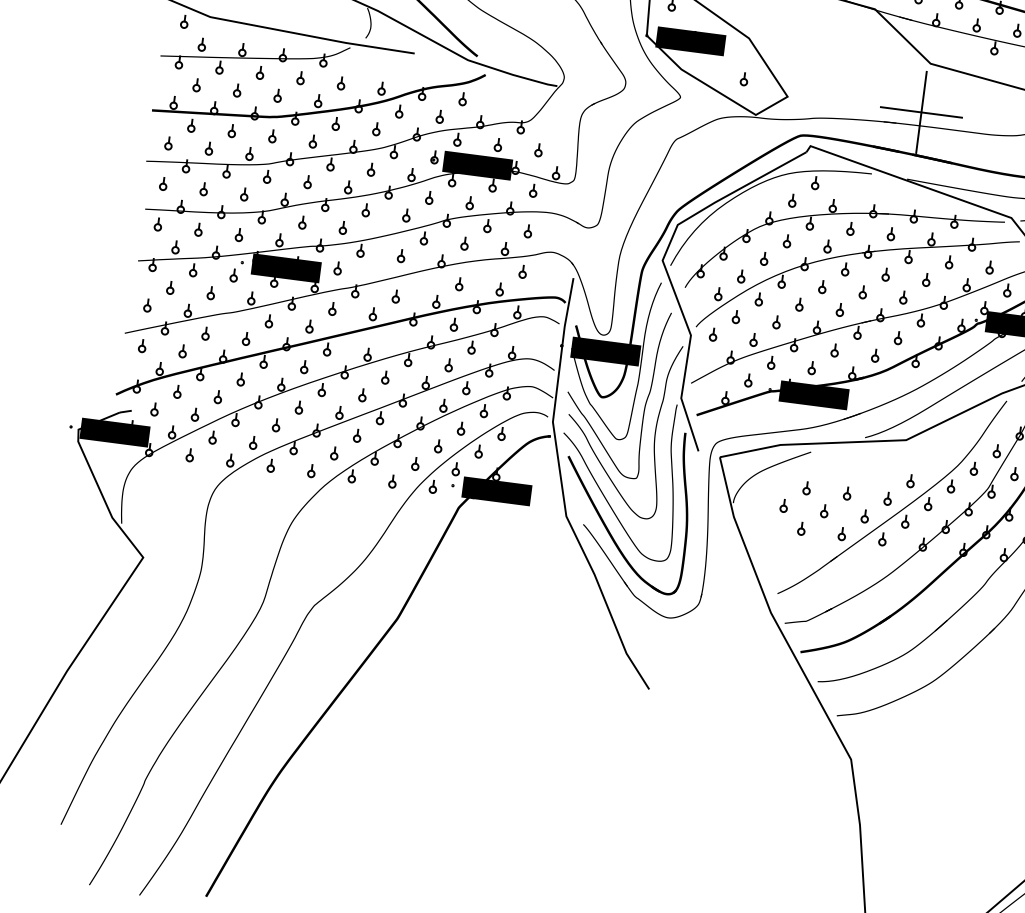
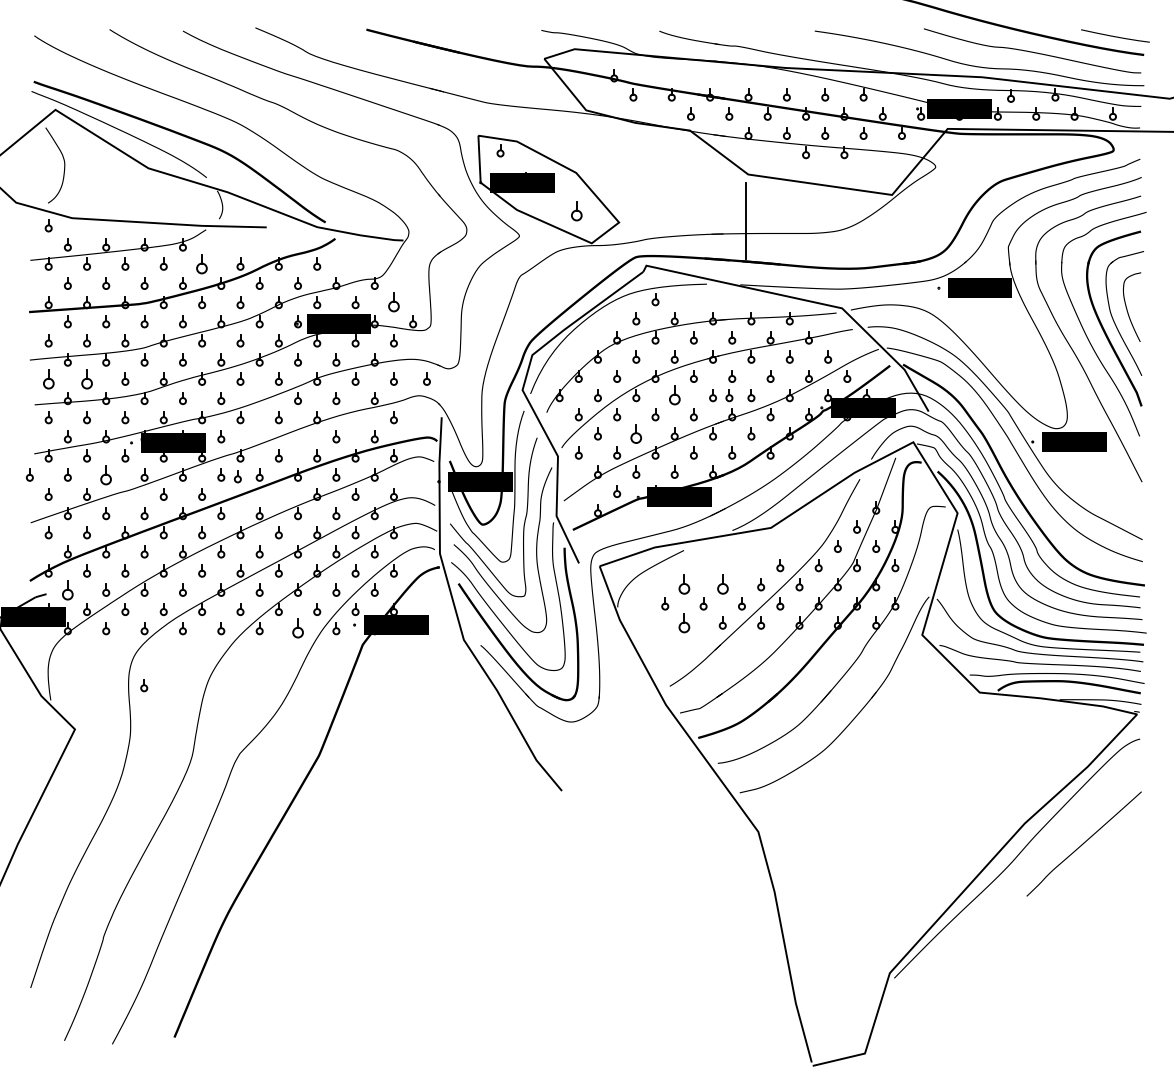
part: (744, 79) -> (576, 211), size x1.6
part: (341, 82) -> (202, 263), size x1.6
line: (921, 111) -> (745, 220), removed
part: (538, 150) -> (393, 302), size x1.6
part: (163, 183) -> (48, 378), size x1.6
part: (203, 188) -> (86, 378), size x1.6
part: (562, 235) -> (426, 378), added
part: (130, 282) -> (29, 474), added
part: (822, 287) -> (674, 395), size x1.6
part: (211, 292) -> (106, 474), size x1.6
part: (880, 294) -> (729, 395), added
part: (349, 312) -> (237, 476), added
part: (777, 322) -> (636, 433), size x1.6
part: (154, 408) -> (67, 589), size x1.6
part: (392, 481) -> (297, 628), size x1.6
part: (807, 488) -> (684, 584), size x1.6
part: (847, 493) -> (722, 584), size x1.6
part: (222, 520) -> (144, 685), added
part: (801, 528) -> (684, 622), size x1.6

